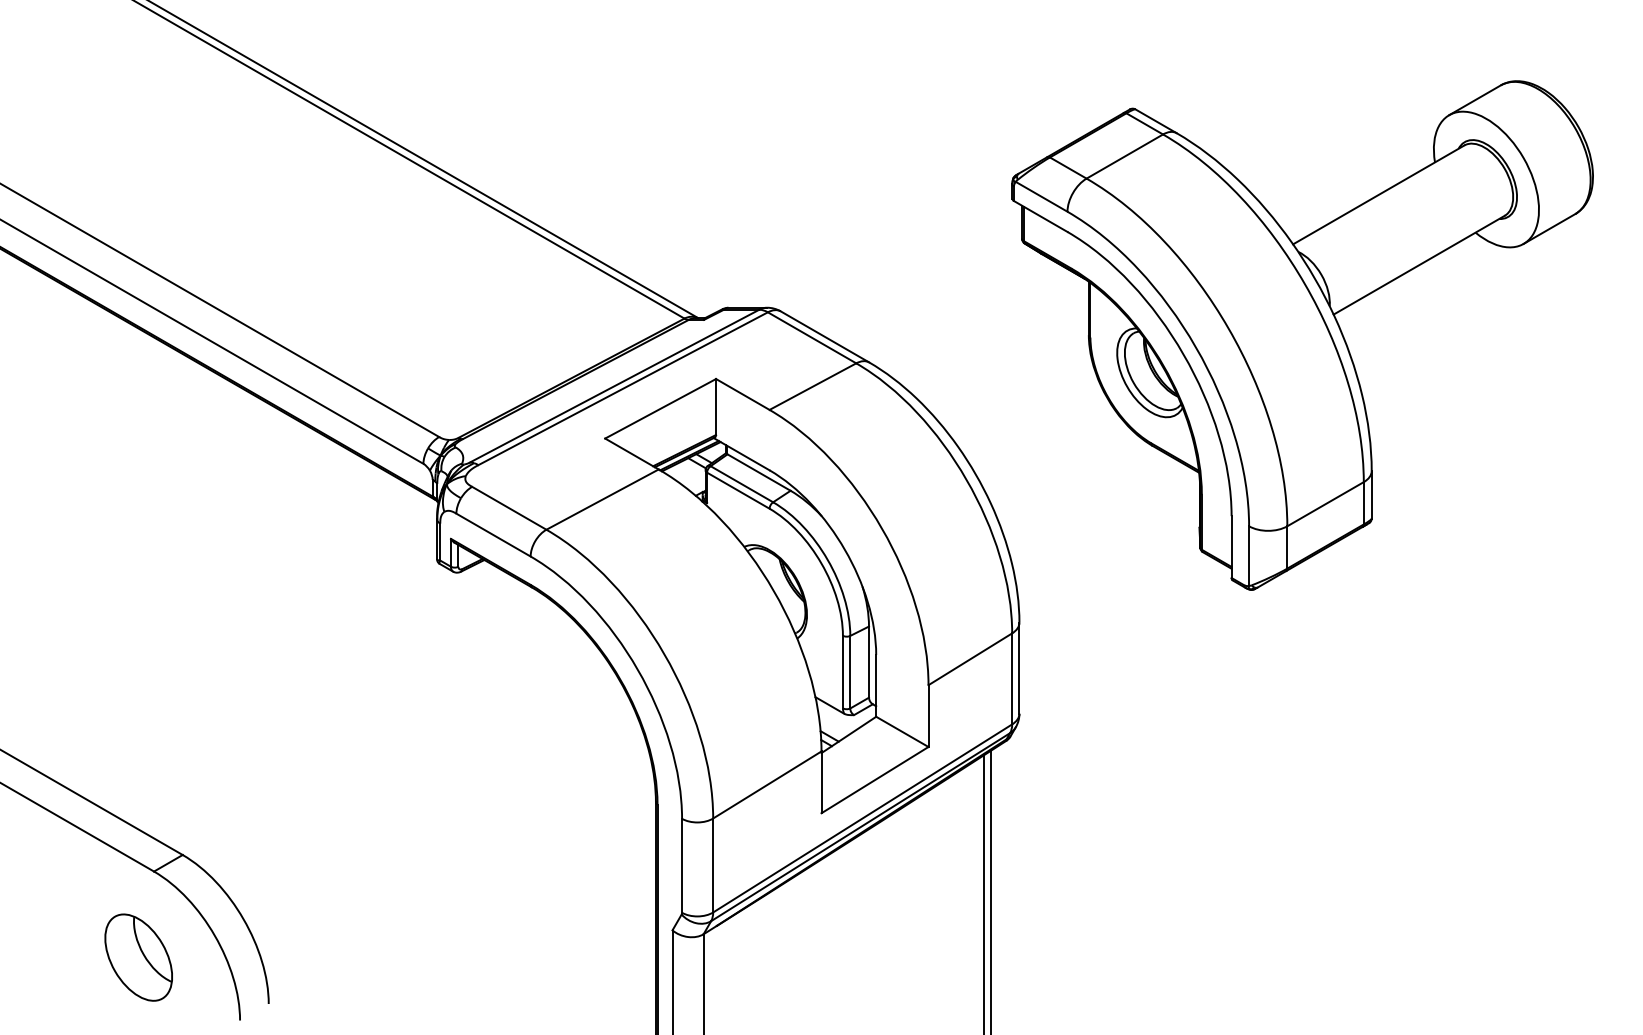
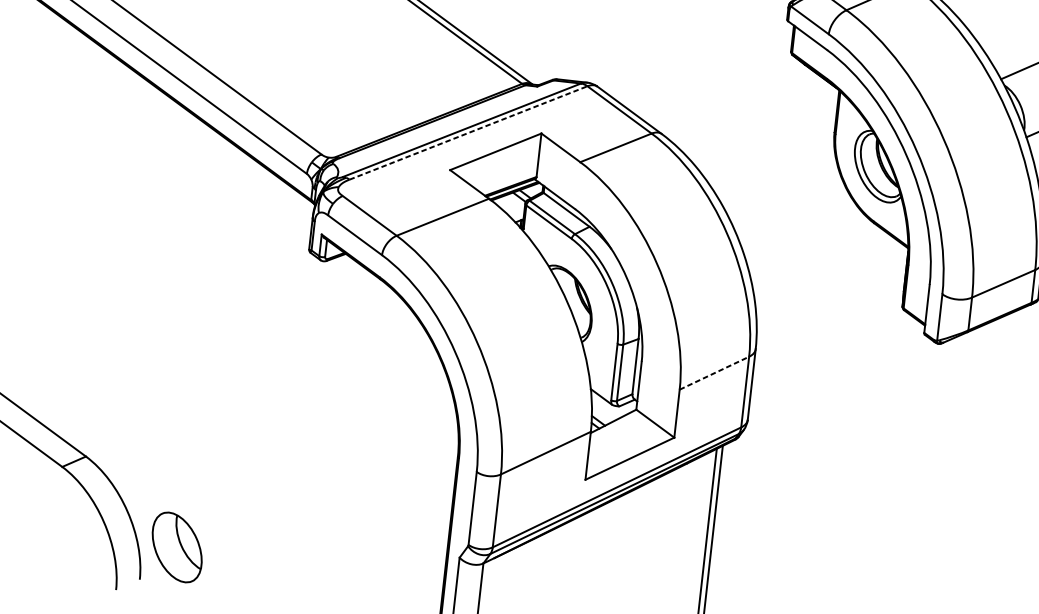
line: (623, 388) -> (468, 132), solid -> dashed
line: (970, 659) -> (714, 373), solid -> dashed
part: (138, 957) -> (177, 547), moved

